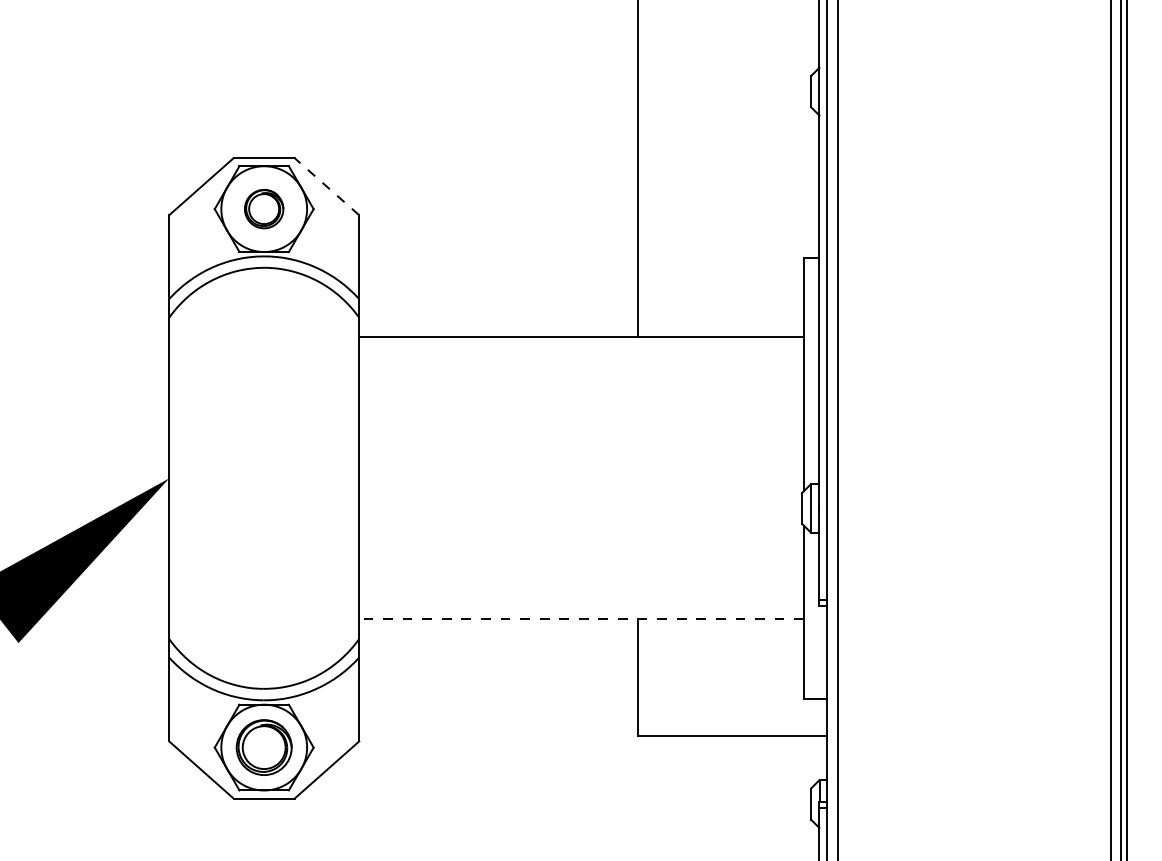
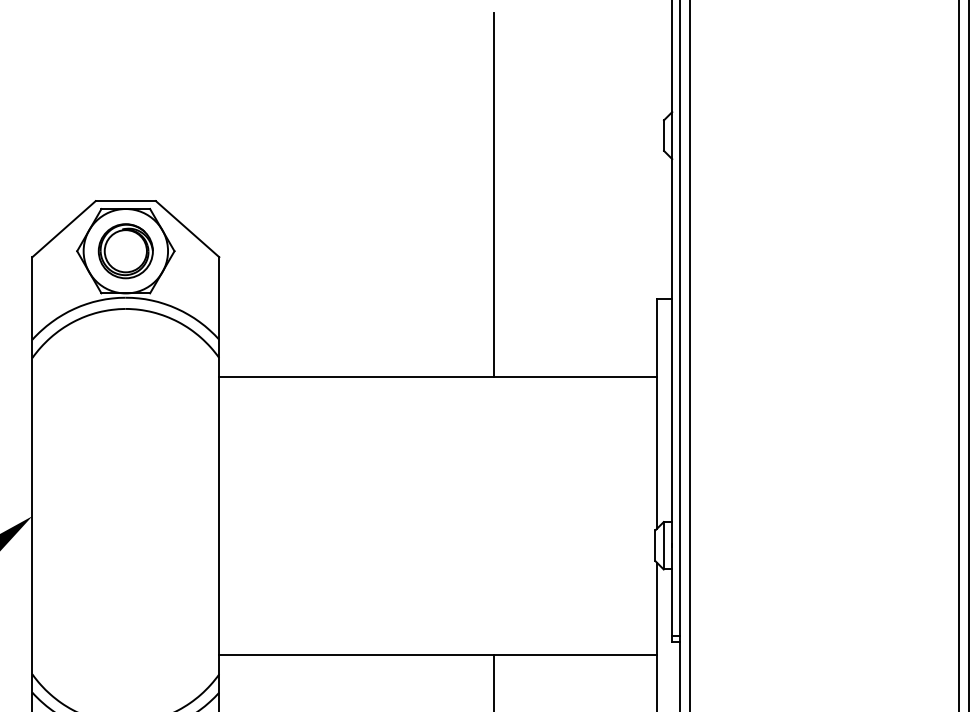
line: (326, 186) -> (187, 228), dashed -> solid
part: (263, 208) -> (125, 250), size x1.43
line: (581, 619) -> (438, 655), dashed -> solid

